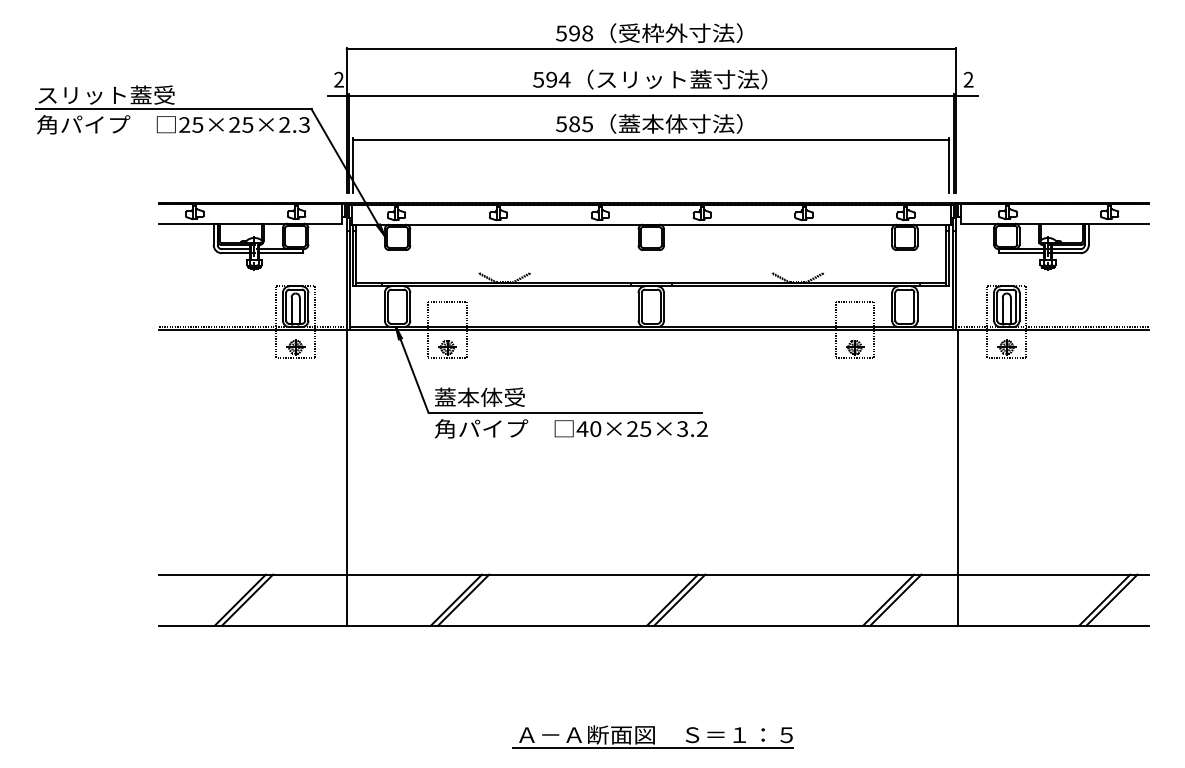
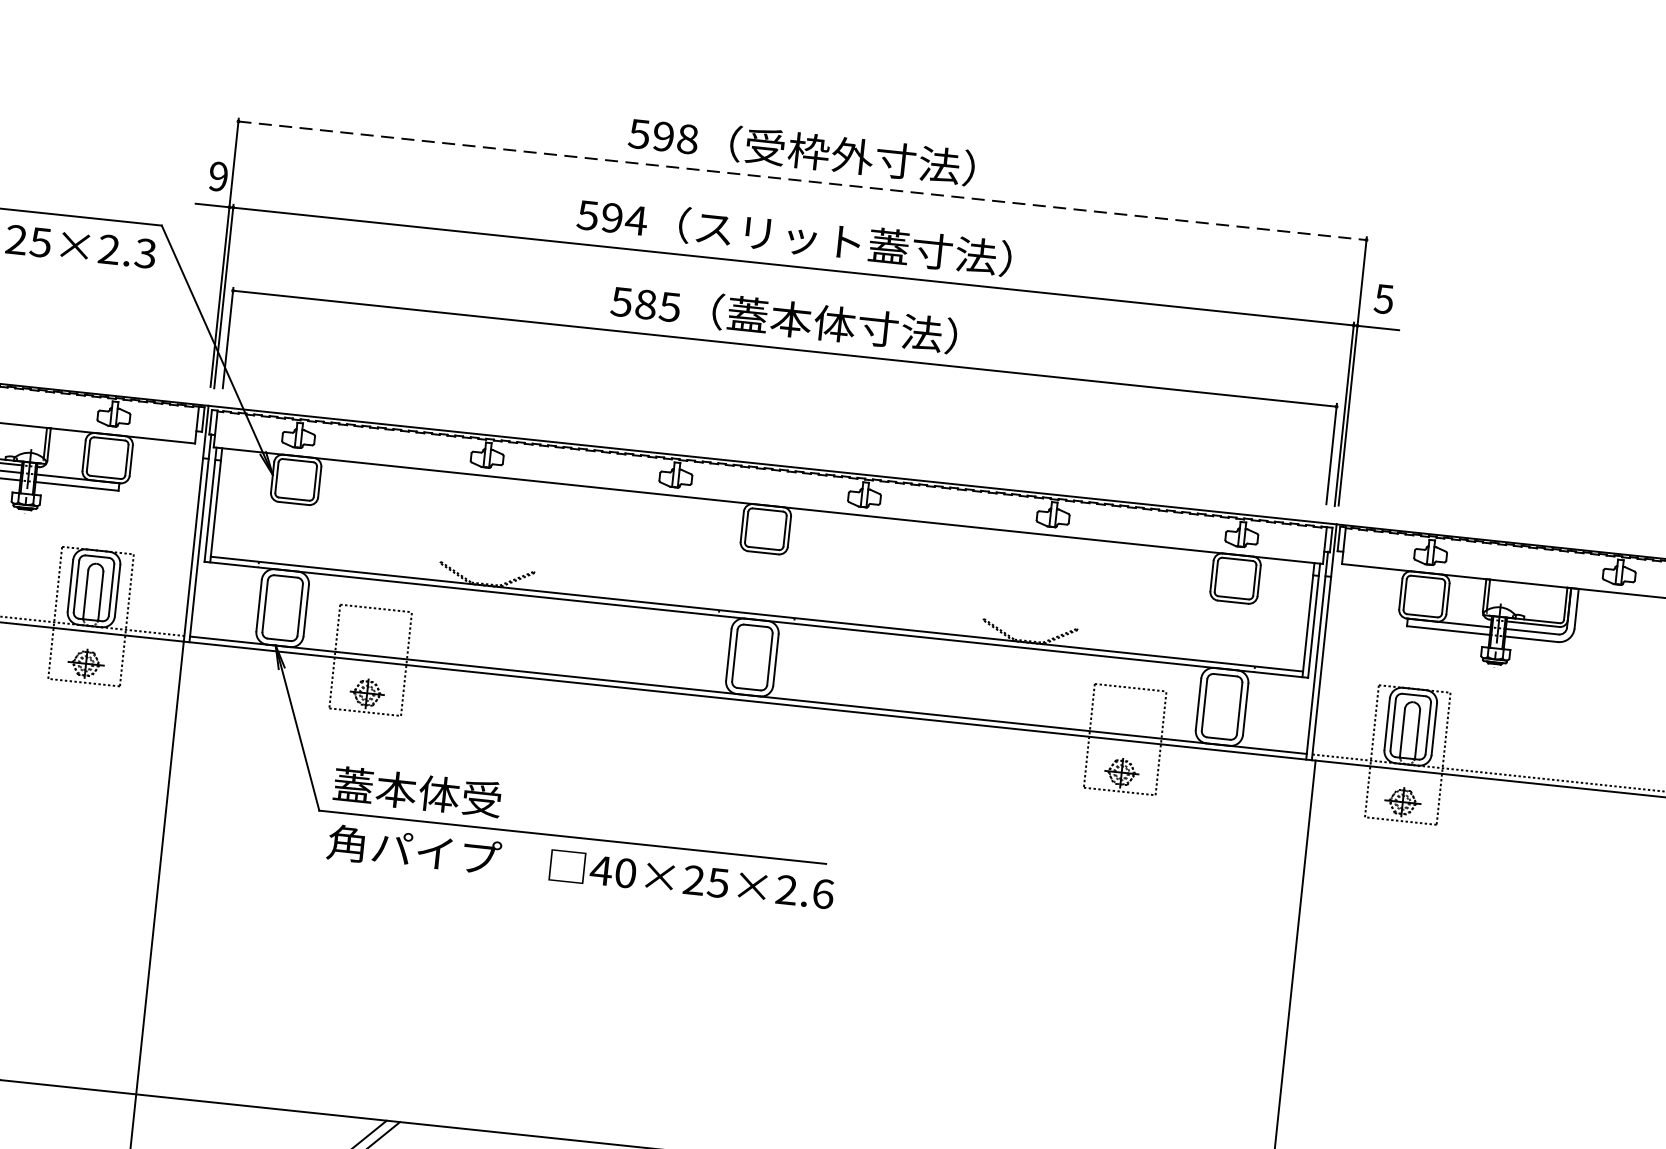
line: (651, 49) -> (802, 181), solid -> dashed
text: (338, 79) -> (217, 175), 2 -> 9
text: (968, 79) -> (1384, 298), 2 -> 5
text: (692, 429) -> (804, 892), 40×25×3.2 -> 40×25×2.6

